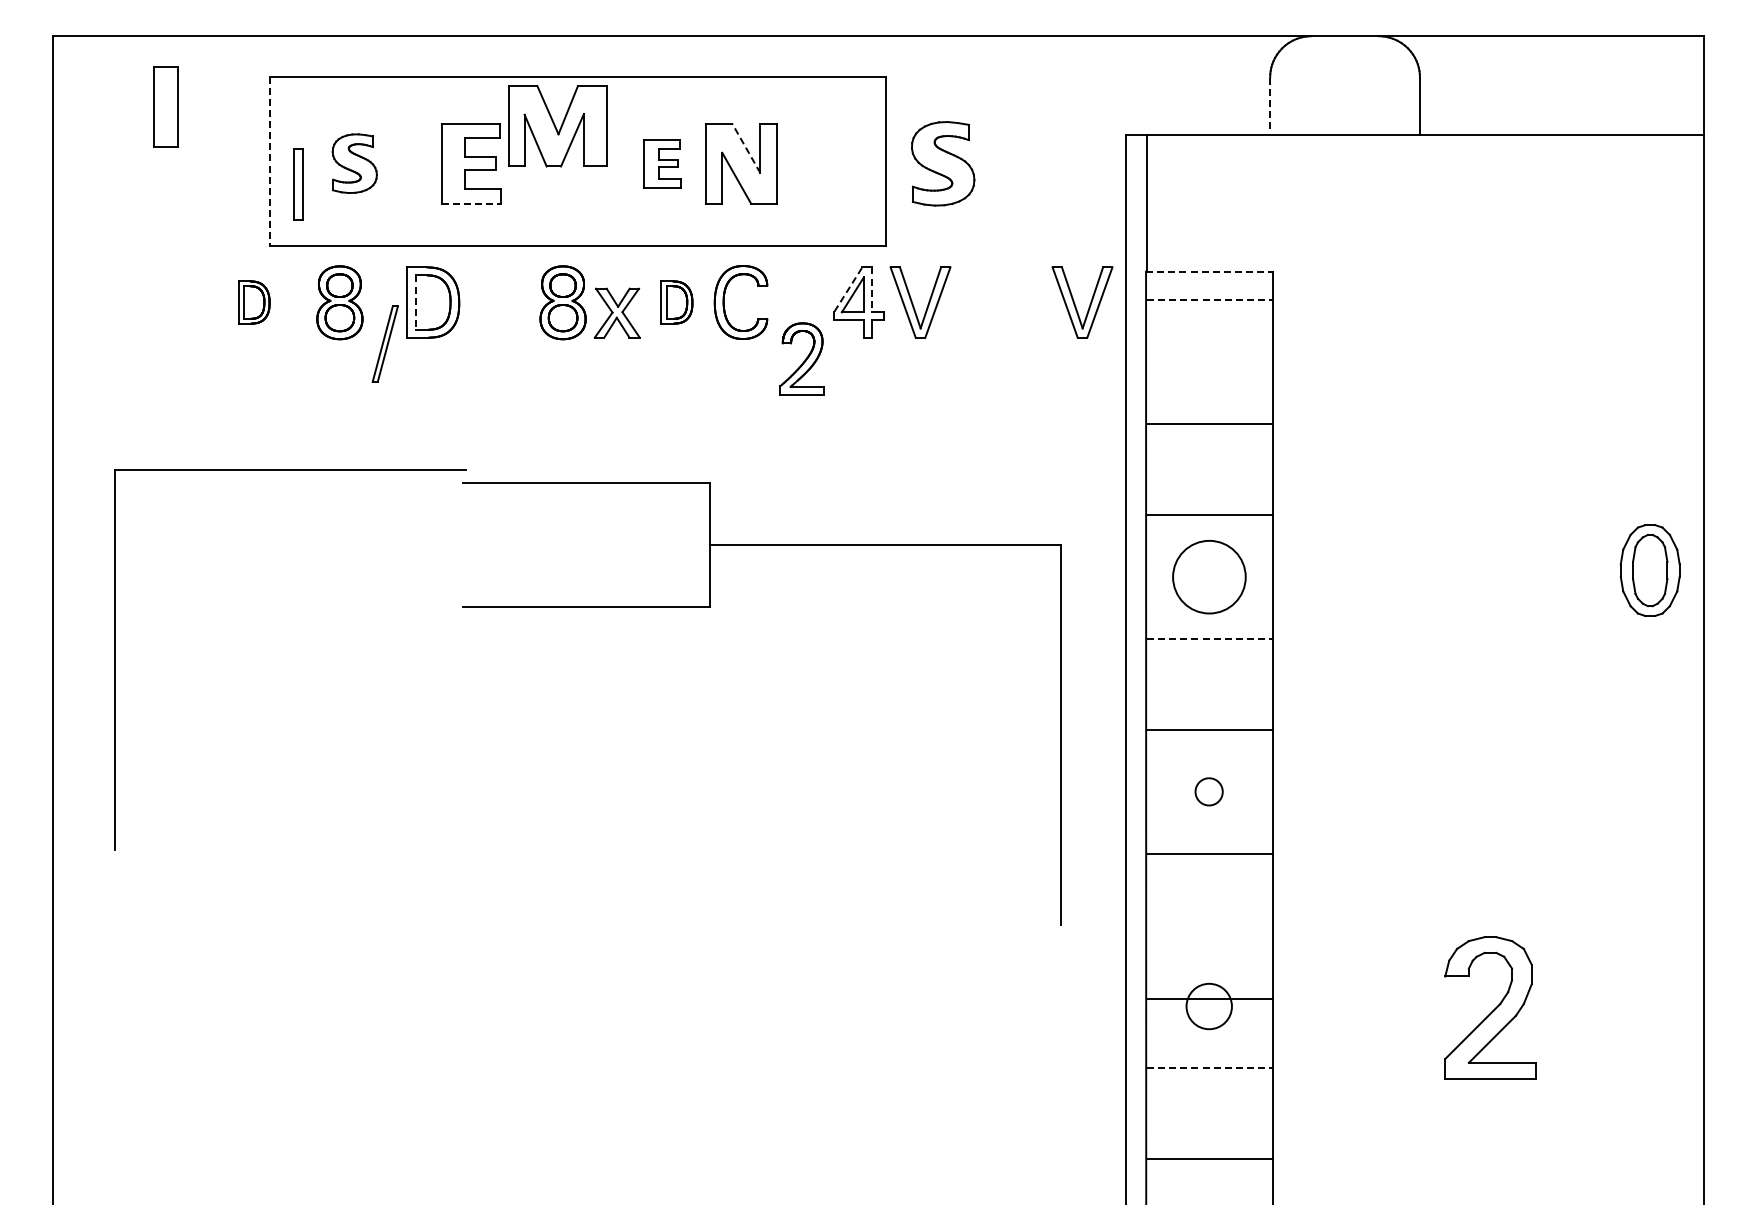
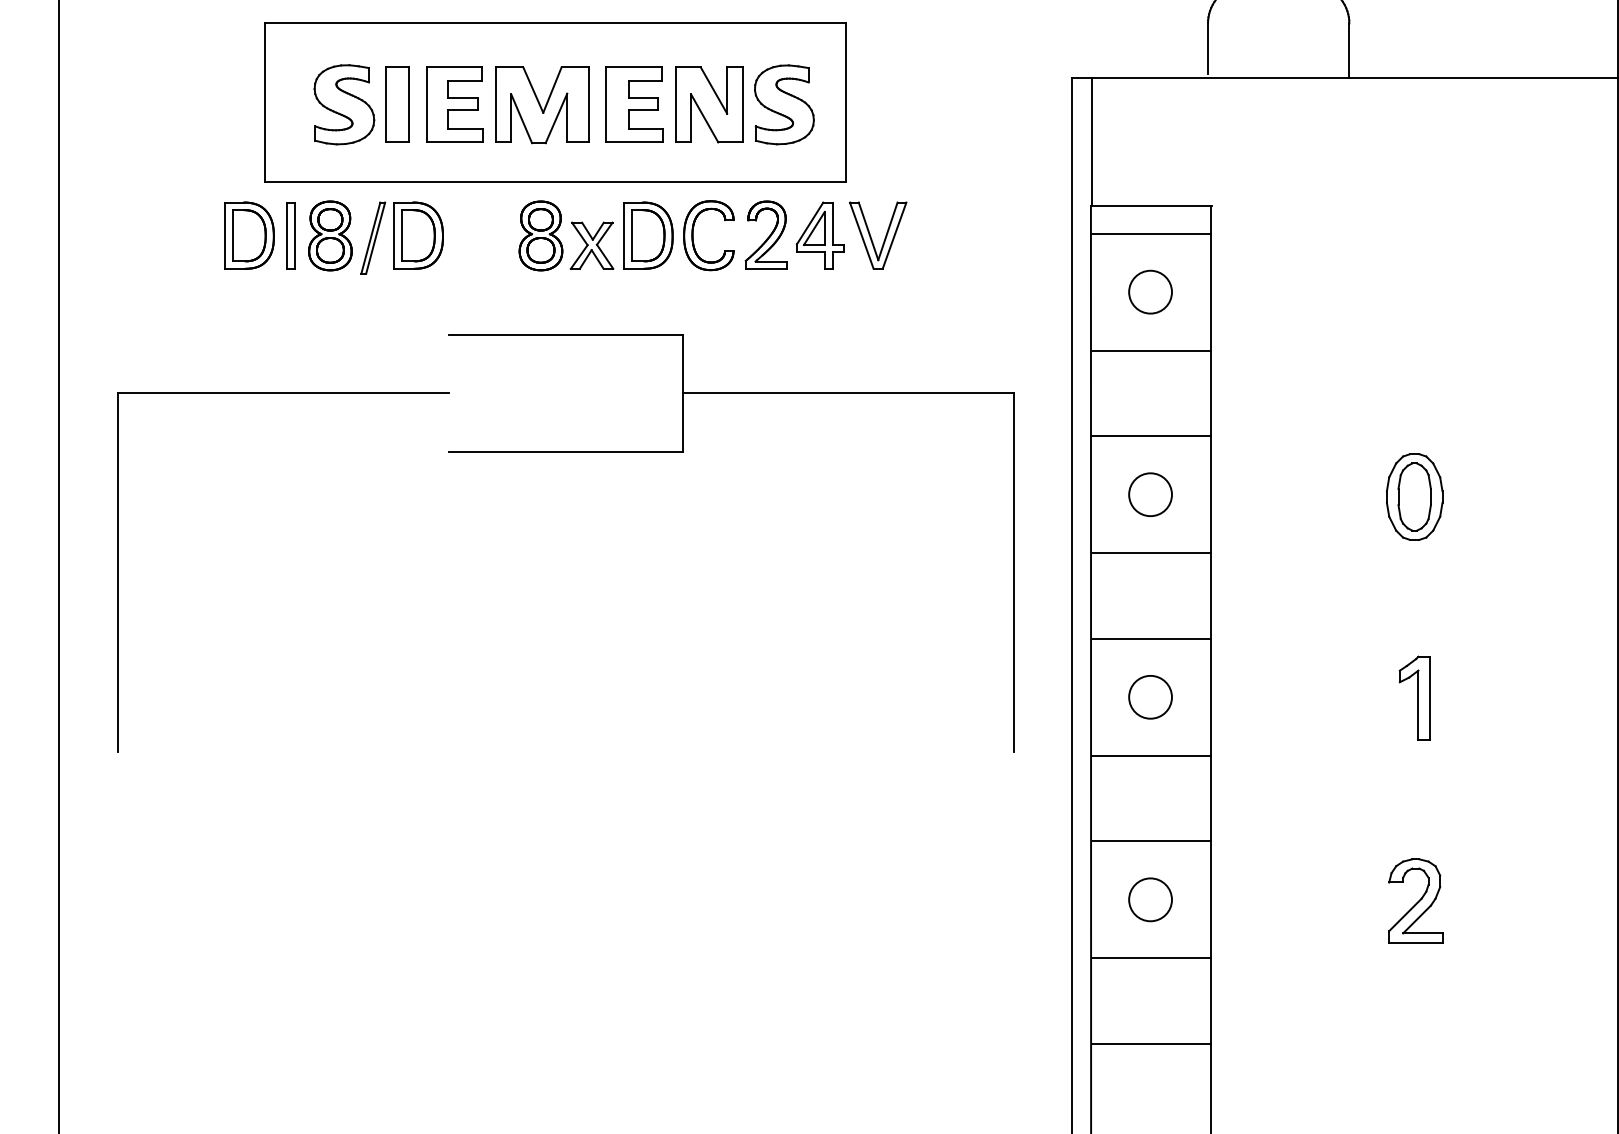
line: (1270, 104) -> (1208, 48), dashed -> solid
part: (165, 106) -> (397, 104), moved
part: (557, 126) -> (542, 105), moved
line: (746, 148) -> (713, 90), dashed -> solid
line: (270, 161) -> (264, 102), dashed -> solid
part: (354, 163) -> (344, 104), size x1.43
part: (662, 163) -> (634, 104), size x1.67
part: (943, 163) -> (784, 104), moved
part: (298, 184) -> (291, 235), moved
line: (471, 203) -> (454, 142), dashed -> solid
line: (1210, 271) -> (1151, 206), dashed -> solid
line: (848, 289) -> (810, 223), dashed -> solid
line: (872, 290) -> (832, 224), dashed -> solid
line: (1210, 300) -> (1151, 233), dashed -> solid
part: (253, 302) -> (248, 235), size x1.67
part: (676, 302) -> (647, 235), size x1.67
line: (416, 303) -> (402, 236), dashed -> solid
part: (1075, 303) -> (1024, 236), removed
part: (384, 343) -> (372, 237), moved
part: (801, 358) -> (765, 234), moved
circle: (1208, 361) -> (1149, 291), added
part: (1649, 570) -> (1414, 496), moved
circle: (1208, 576) -> (1149, 494), size x0.62
part: (710, 607) -> (682, 452), moved
line: (1210, 639) -> (1151, 553), dashed -> solid
circle: (1208, 791) -> (1149, 697), size x1.67
part: (1488, 792) -> (1414, 697), added
line: (1209, 998) -> (1150, 841), moved
part: (1490, 1007) -> (1415, 900), size x0.62
line: (1210, 1068) -> (1151, 958), dashed -> solid

